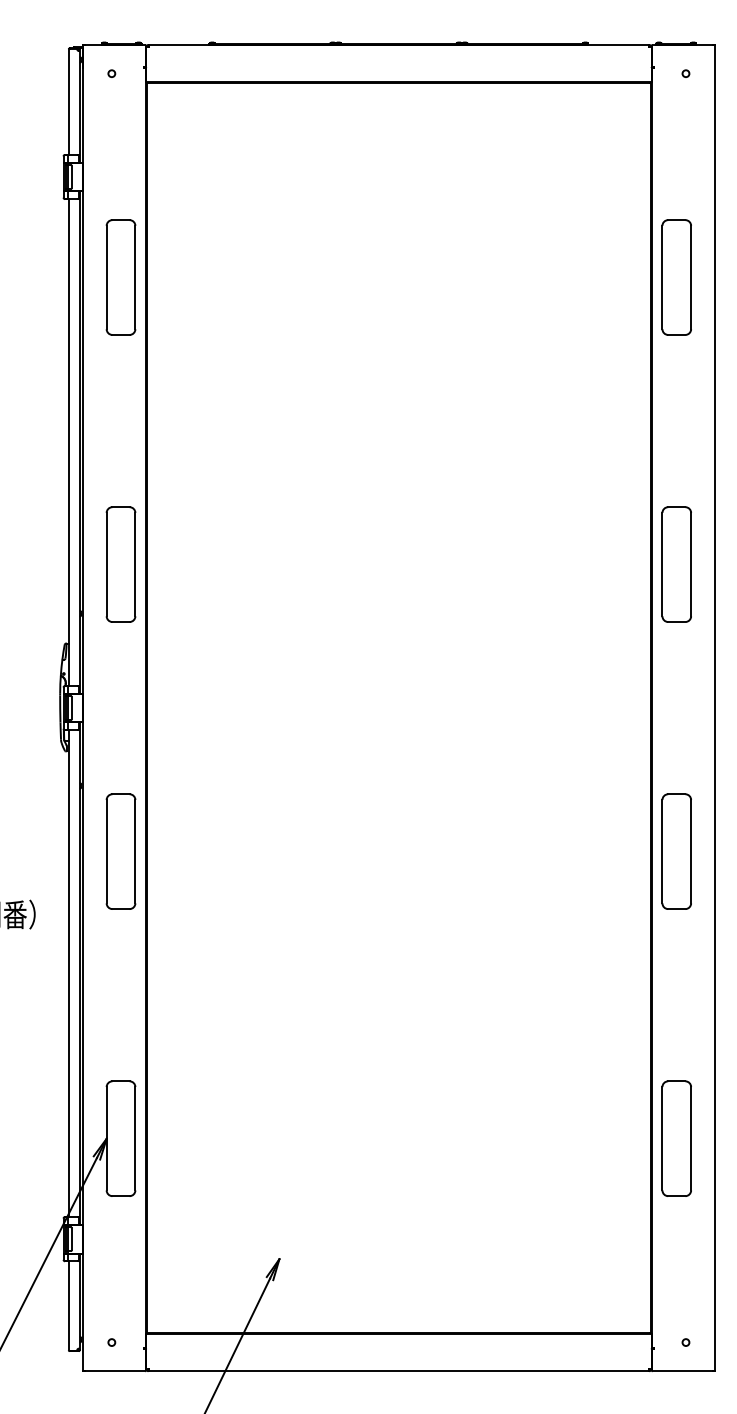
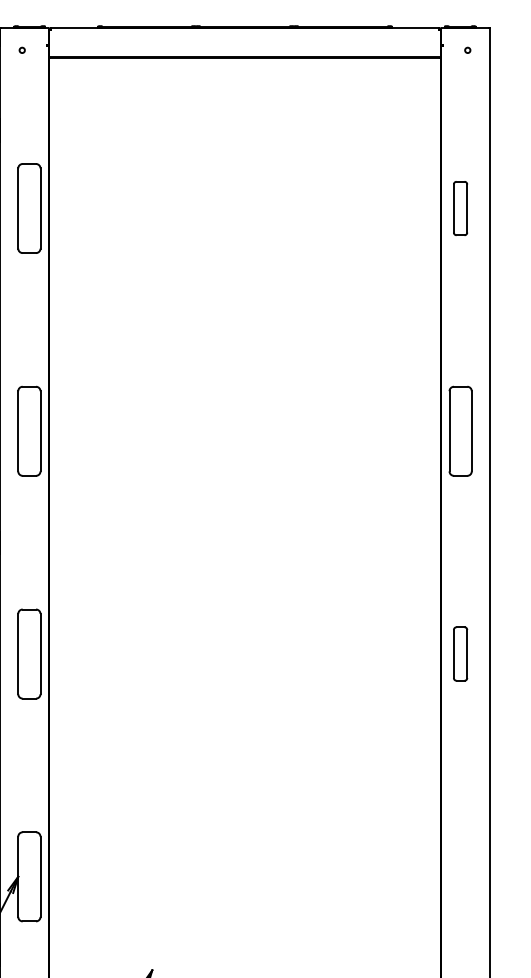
part: (676, 277) -> (460, 208), size x0.6
part: (676, 851) -> (460, 653), size x0.6
part: (676, 1138) -> (460, 876), removed

